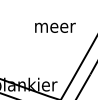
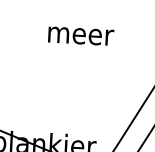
text: (55, 27) -> (81, 35), moved

